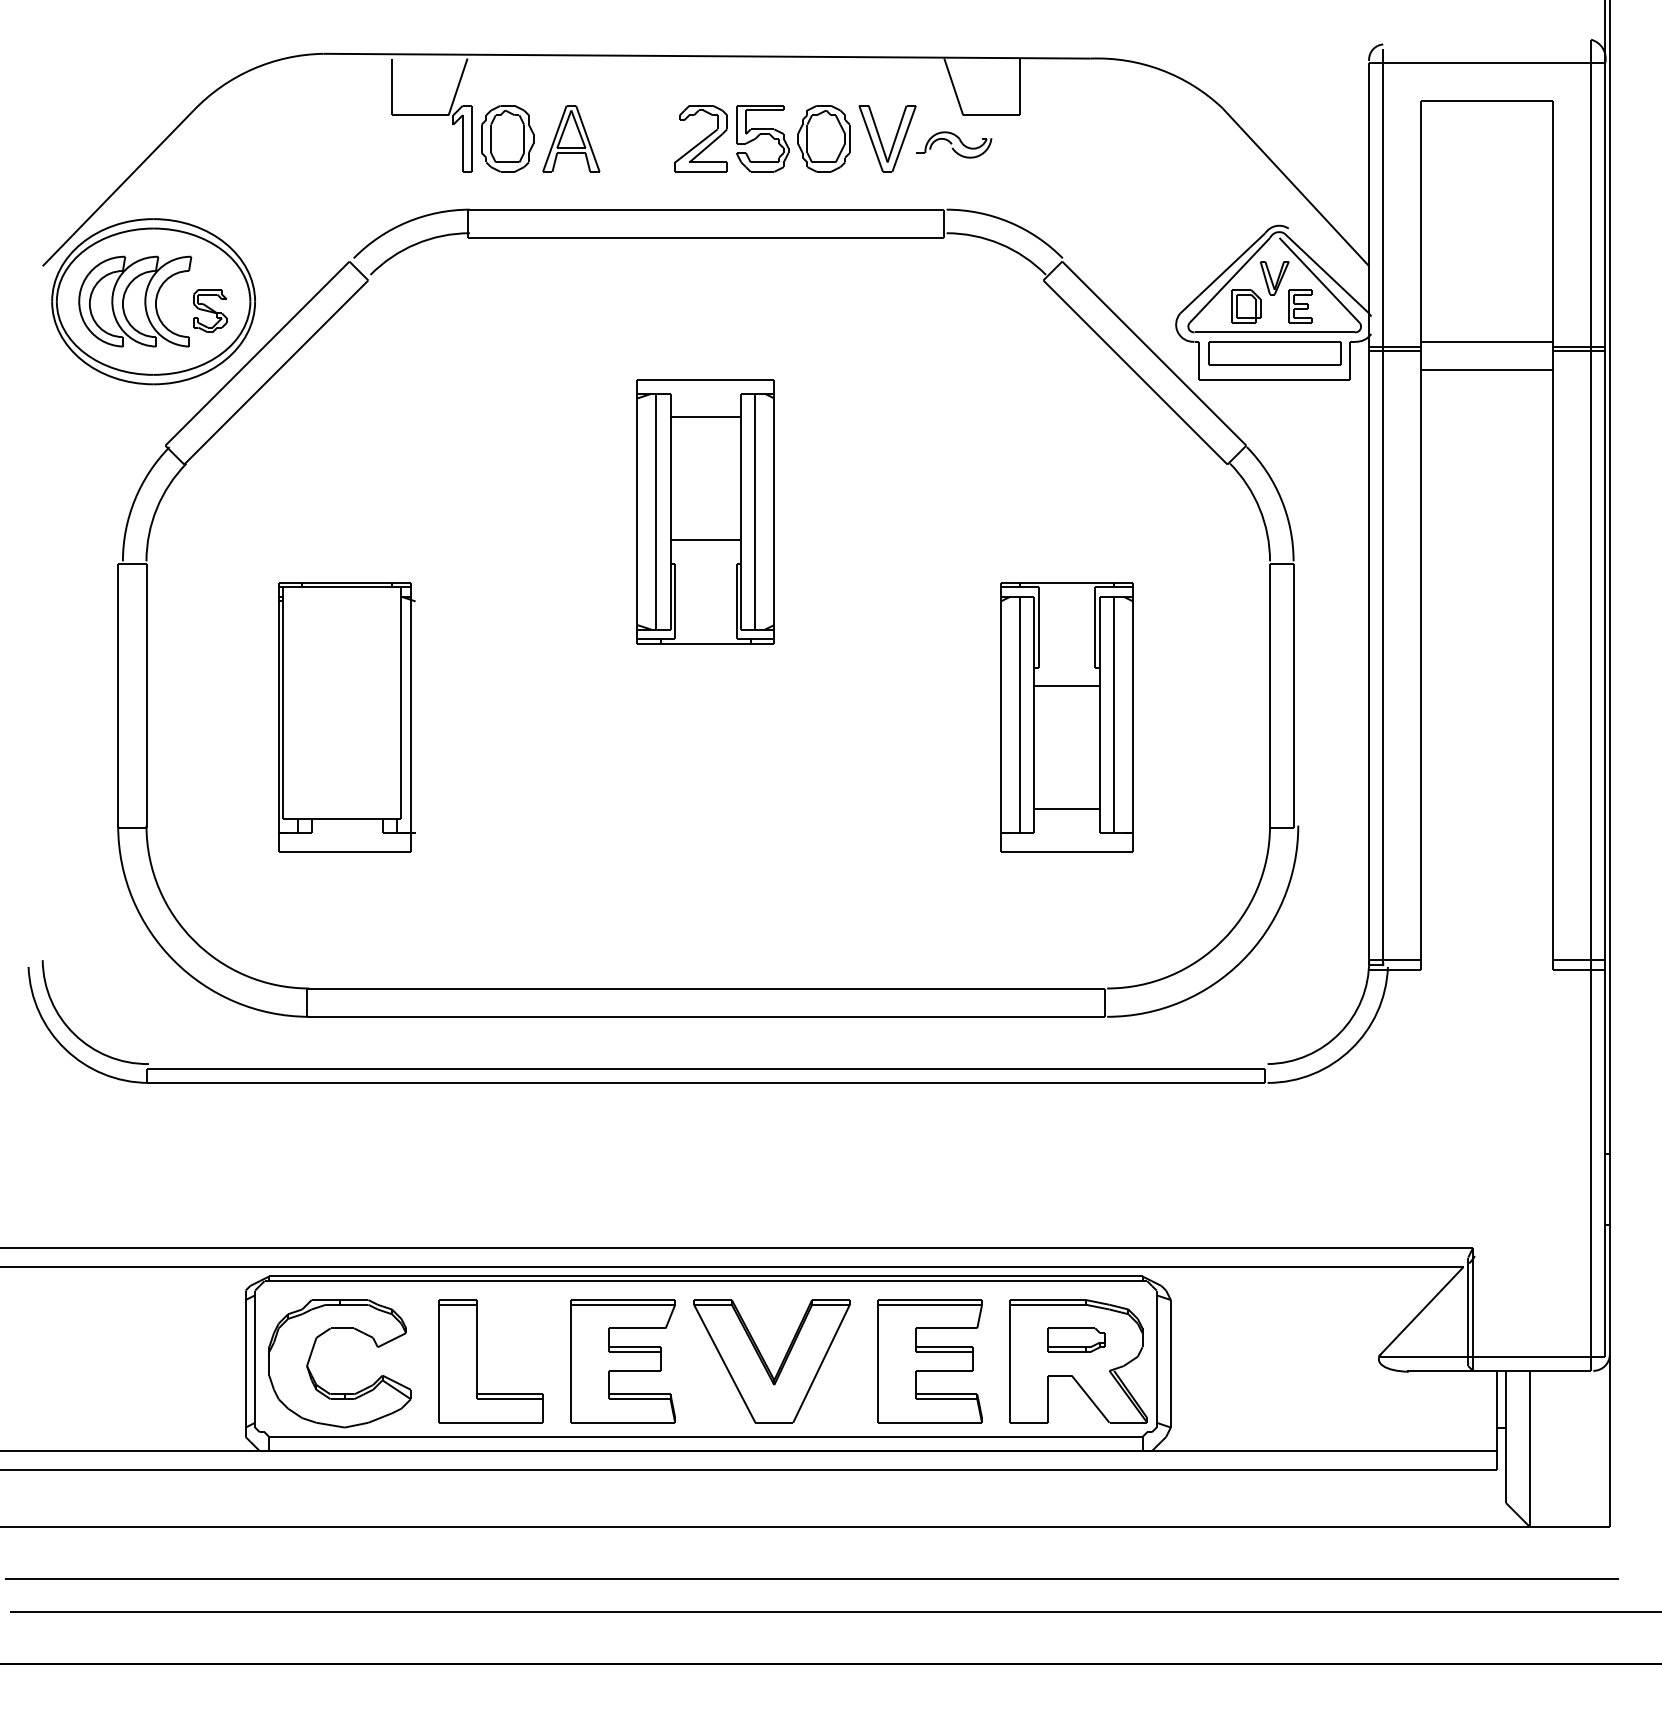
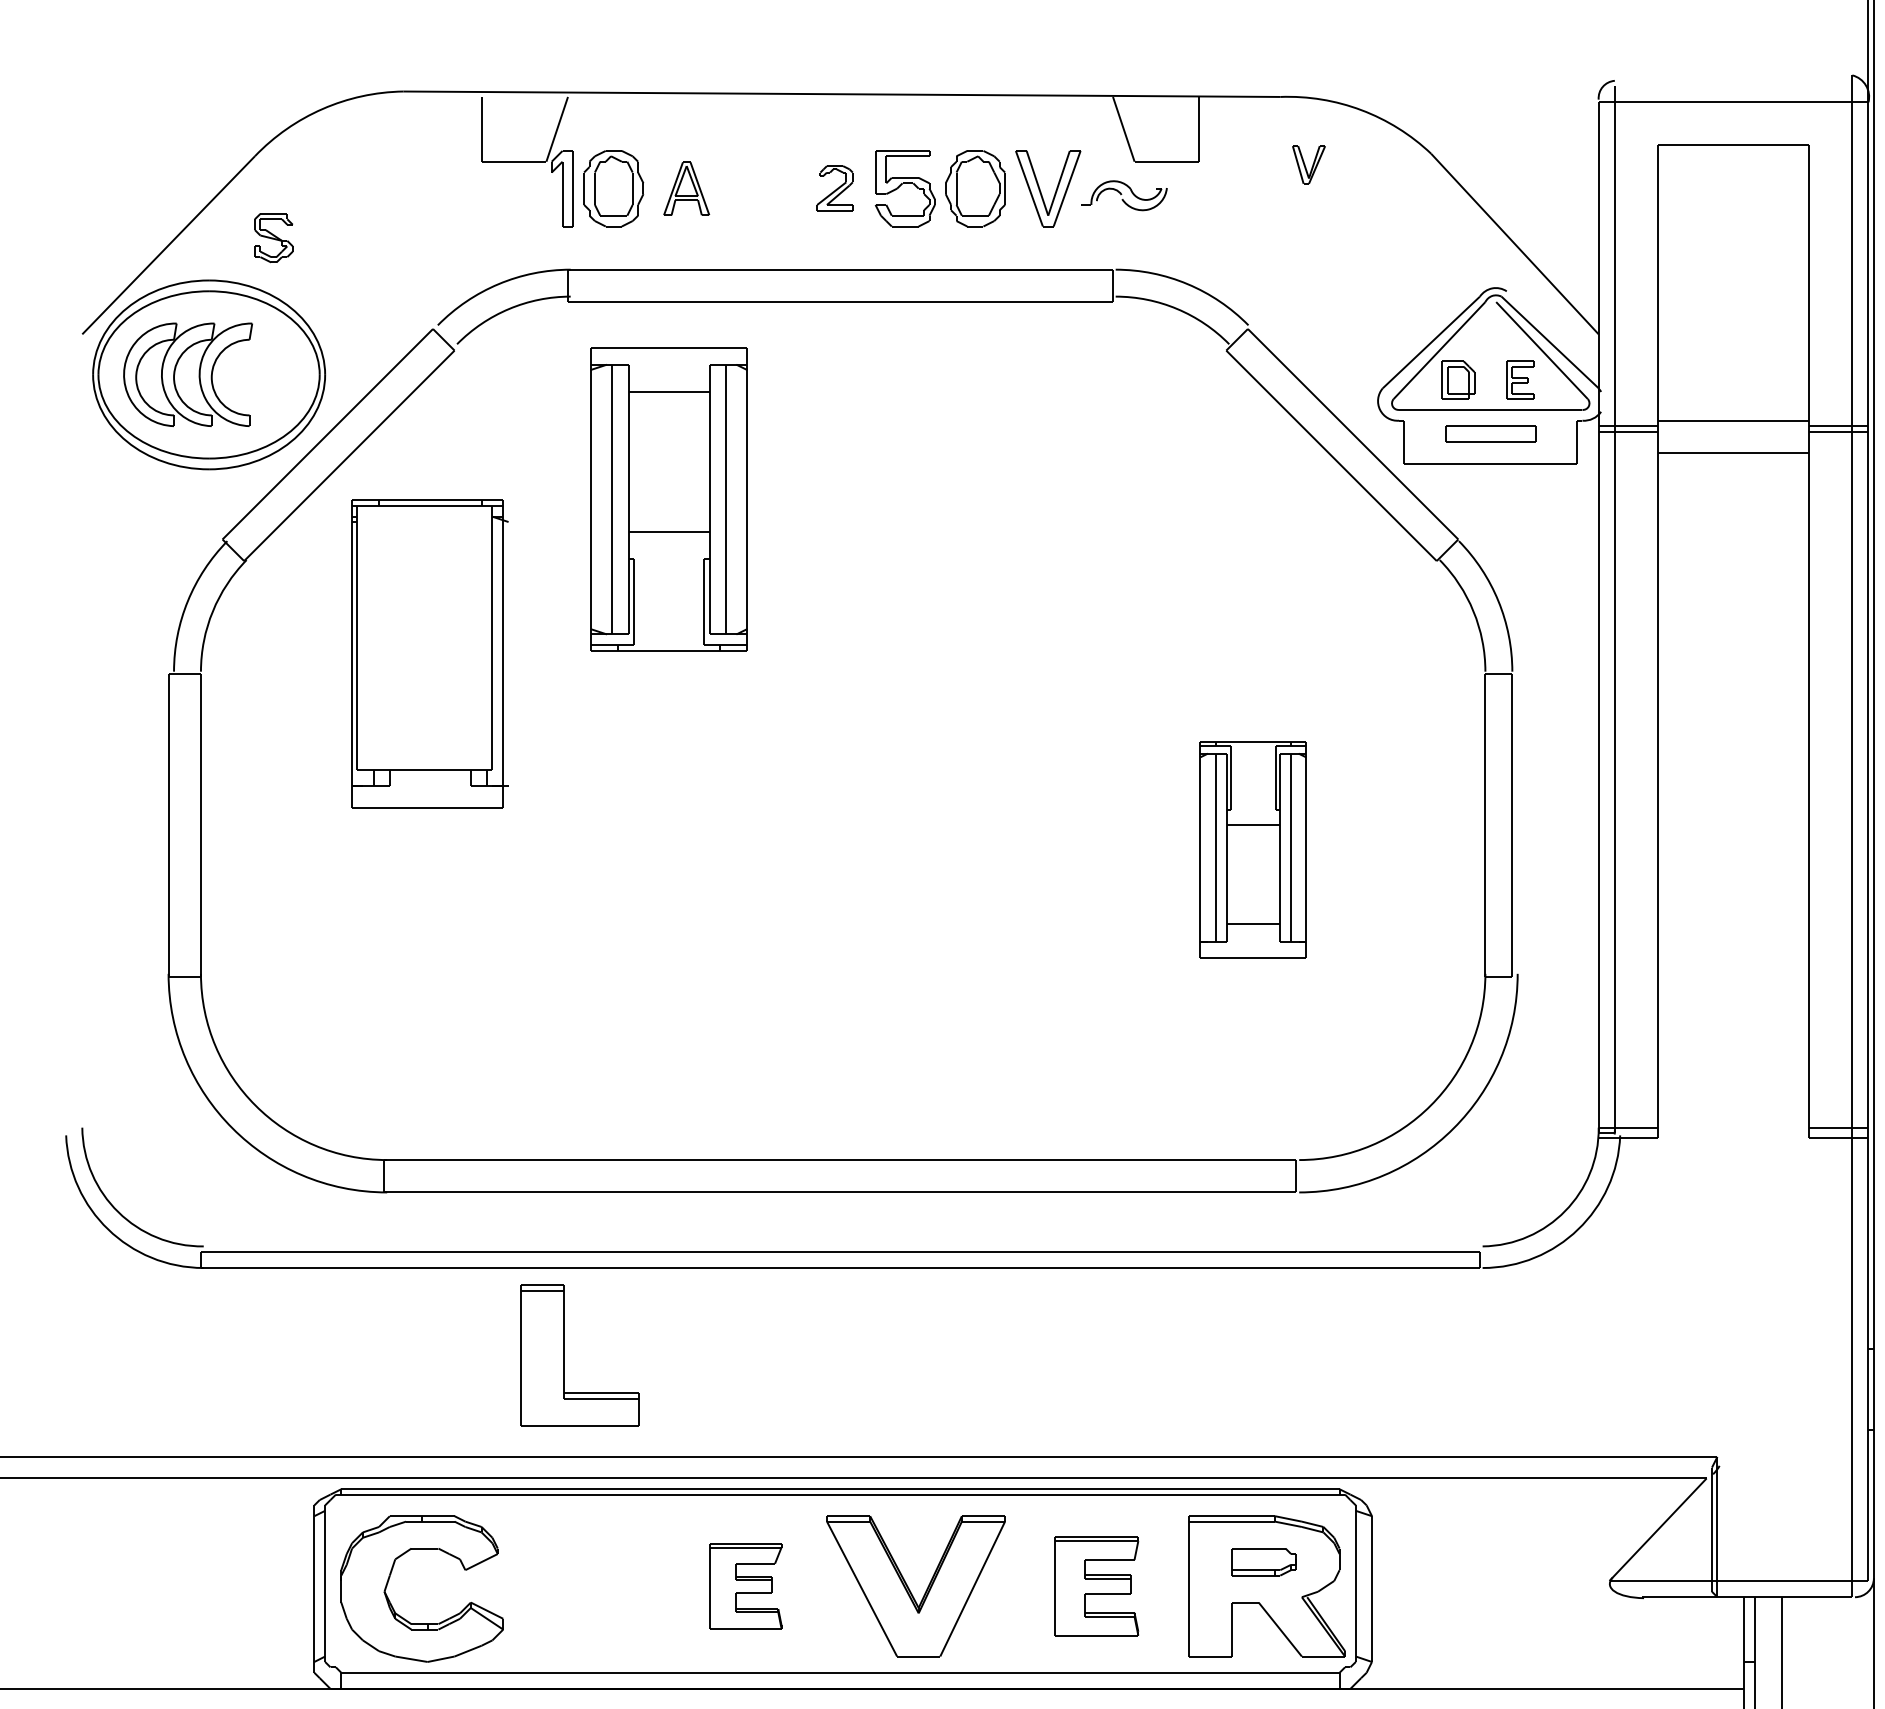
part: (571, 138) -> (686, 188), size x0.7
part: (700, 138) -> (834, 188), size x0.6
part: (1274, 278) -> (1308, 165), moved
part: (210, 310) -> (274, 237), moved
part: (1274, 353) -> (1490, 434), size x0.6
part: (705, 511) -> (668, 499), moved
part: (346, 717) -> (429, 654), moved
part: (1066, 717) -> (1252, 850), size x0.7
part: (477, 1361) -> (564, 1355), moved
part: (622, 1361) -> (745, 1586), size x0.6
part: (929, 1361) -> (1096, 1586), size x0.7

